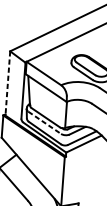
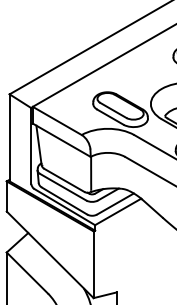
line: (7, 83) -> (9, 137), dashed -> solid
line: (44, 123) -> (63, 187), dashed -> solid

